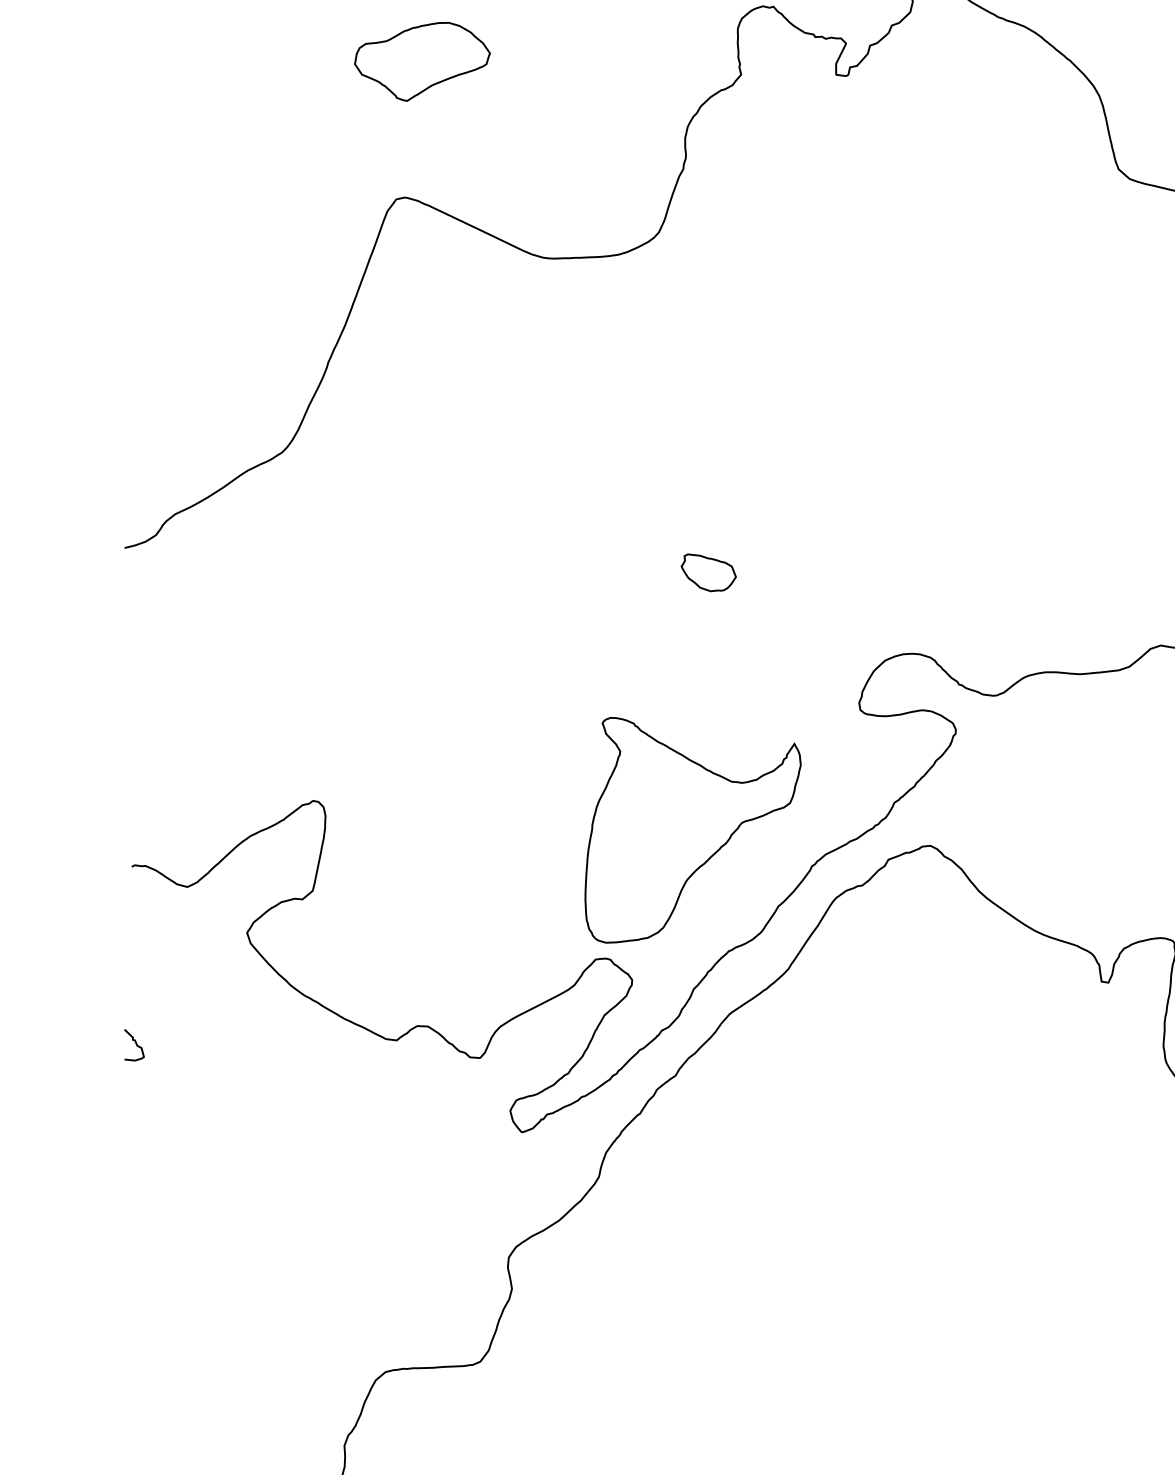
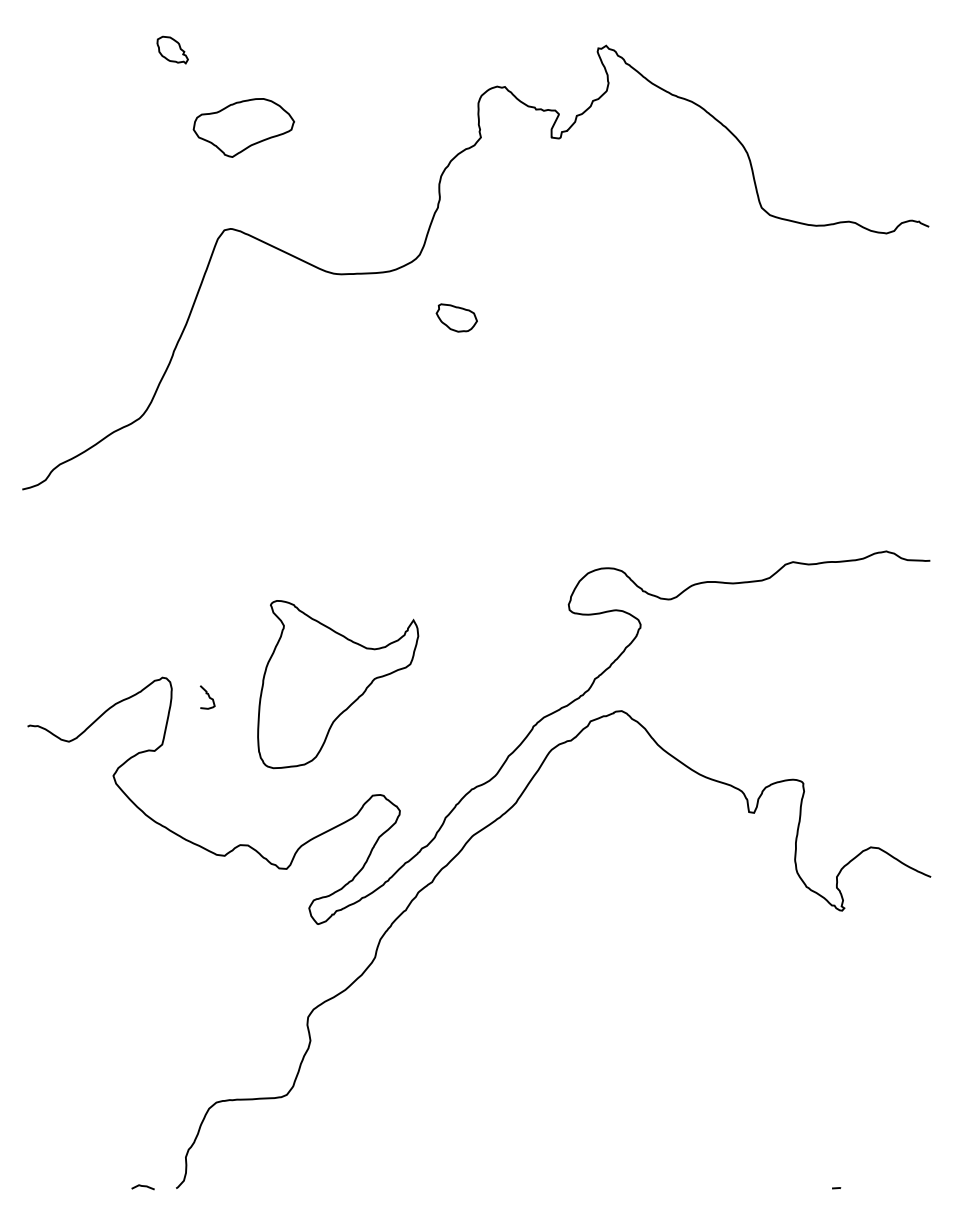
part: (708, 572) -> (456, 317), moved
part: (693, 830) -> (338, 684), moved
curve: (135, 1045) -> (208, 697), moved

